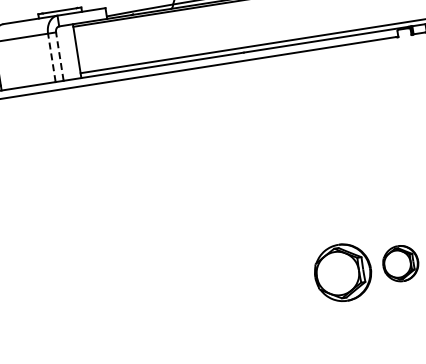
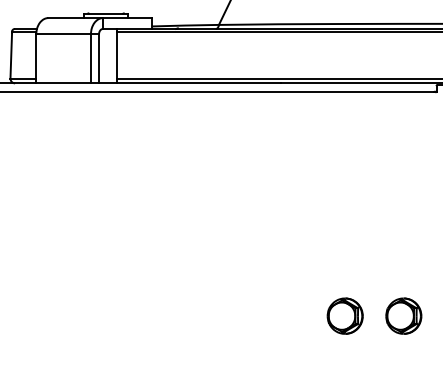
line: (60, 56) -> (99, 58), dashed -> solid
line: (51, 57) -> (90, 58), dashed -> solid
part: (342, 272) -> (344, 315), size x0.62

